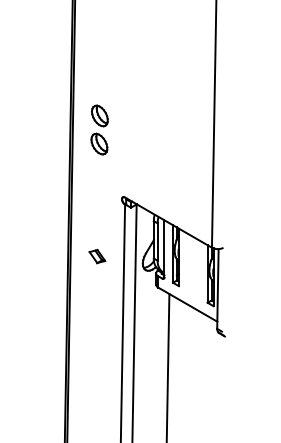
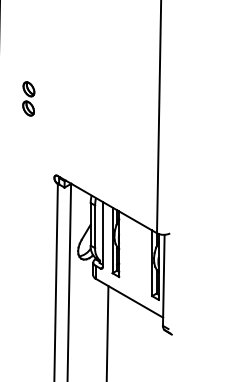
part: (99, 129) -> (28, 98), size x0.6
part: (97, 256) -> (26, 243), removed

